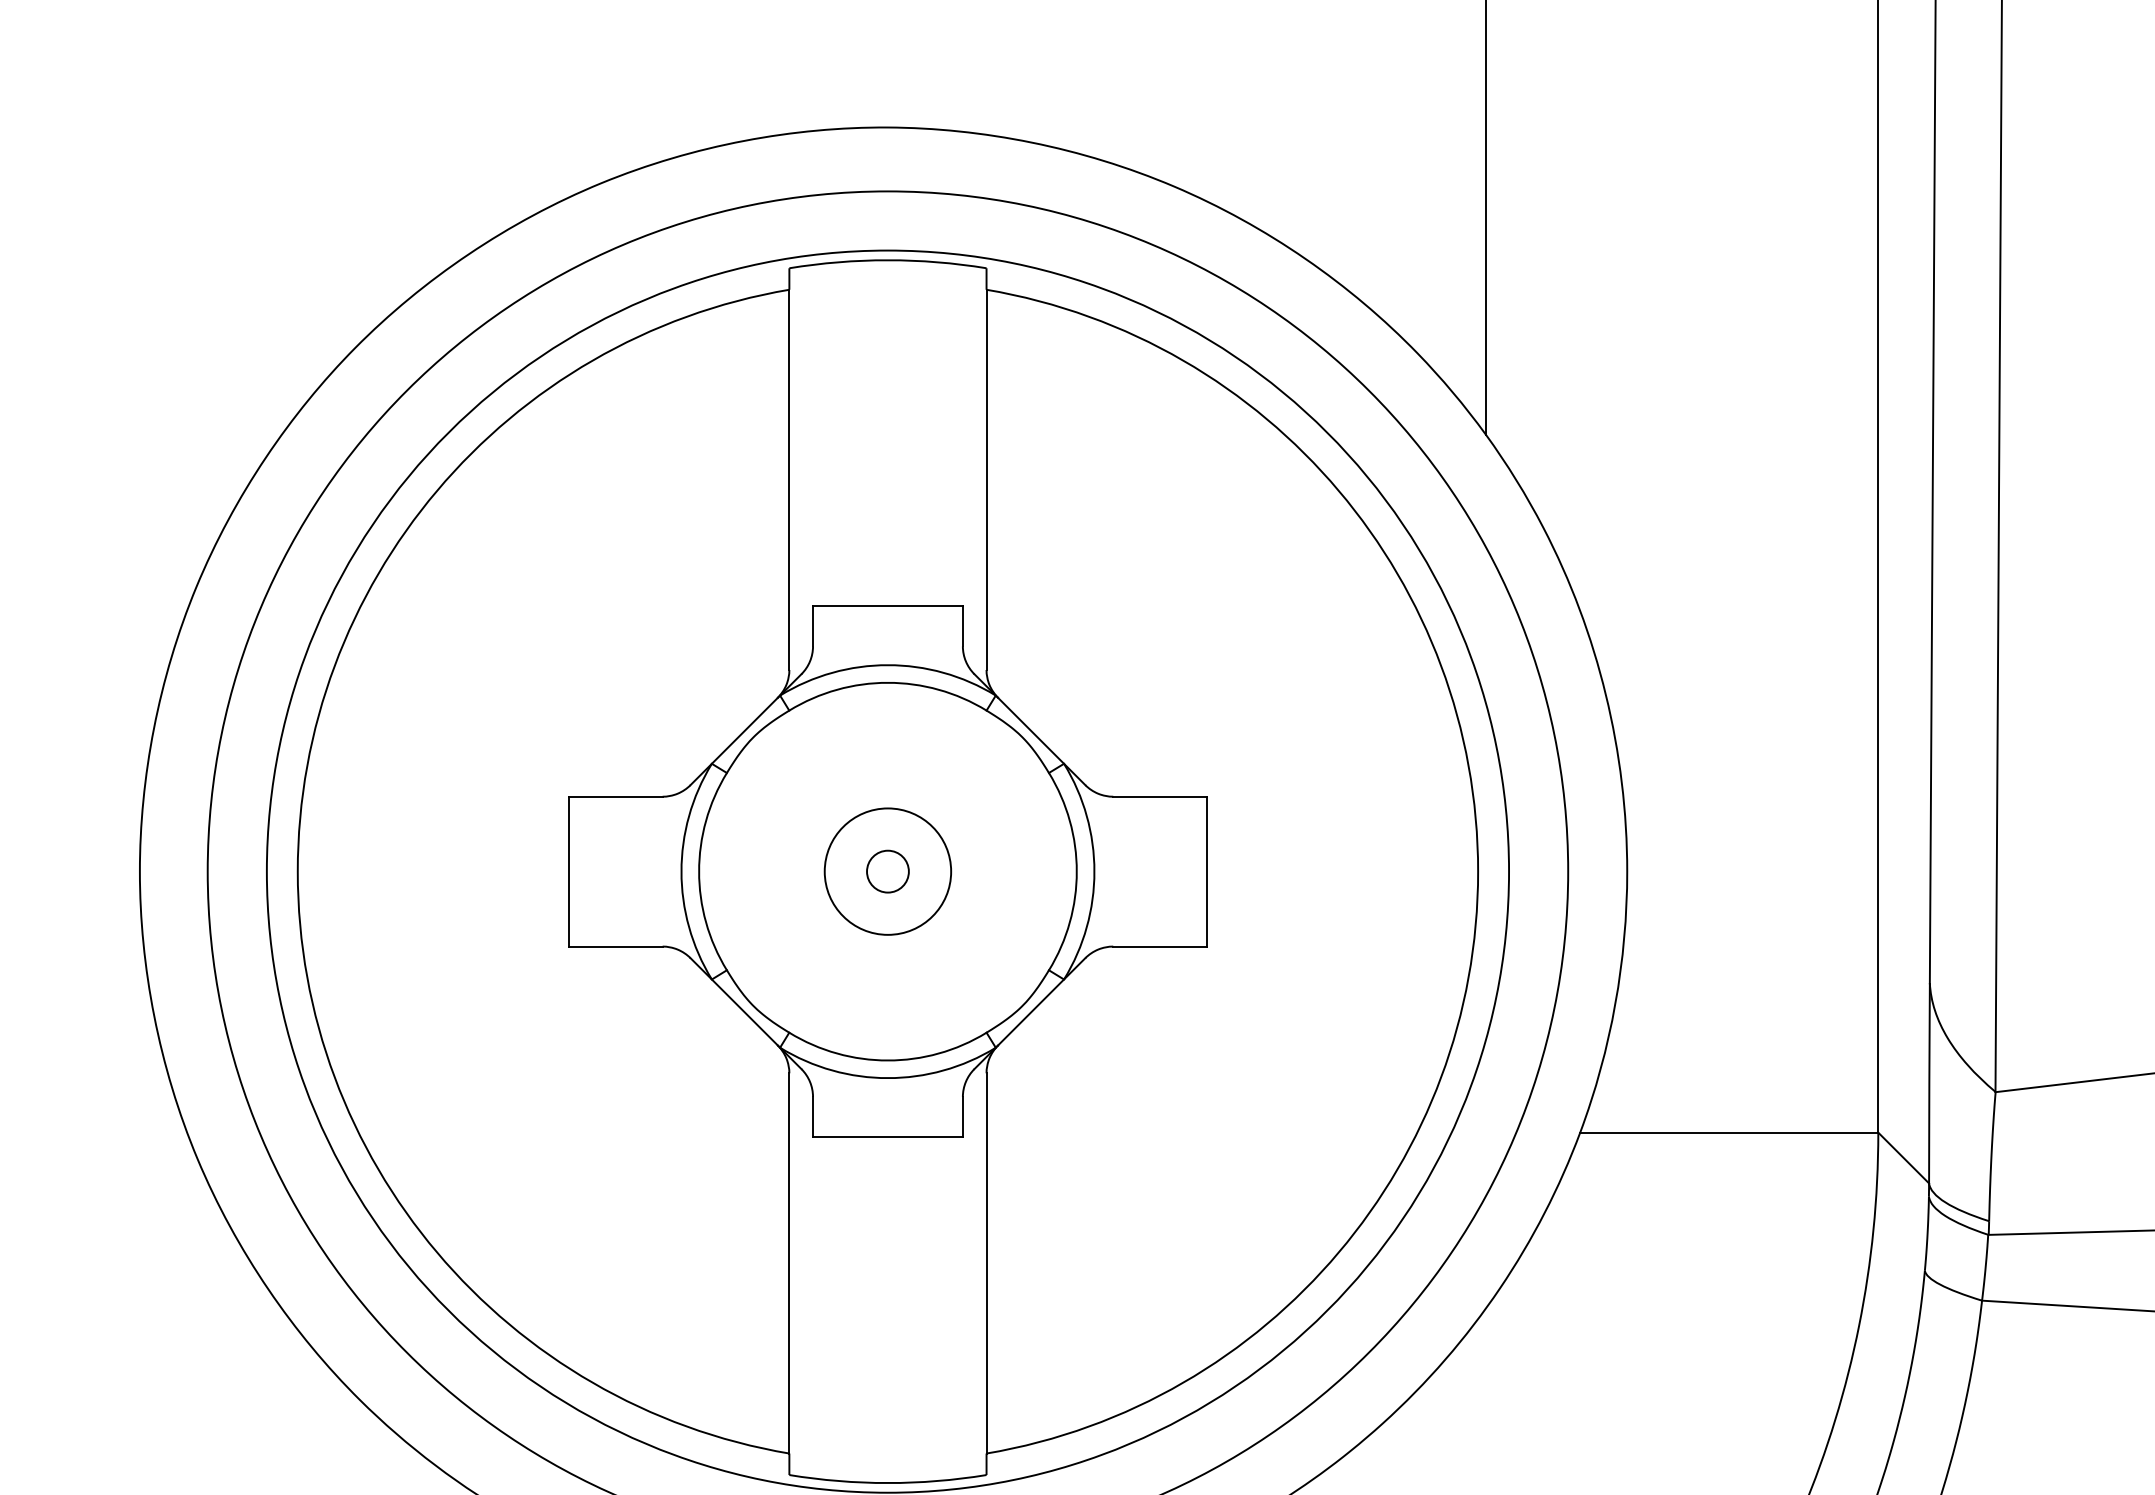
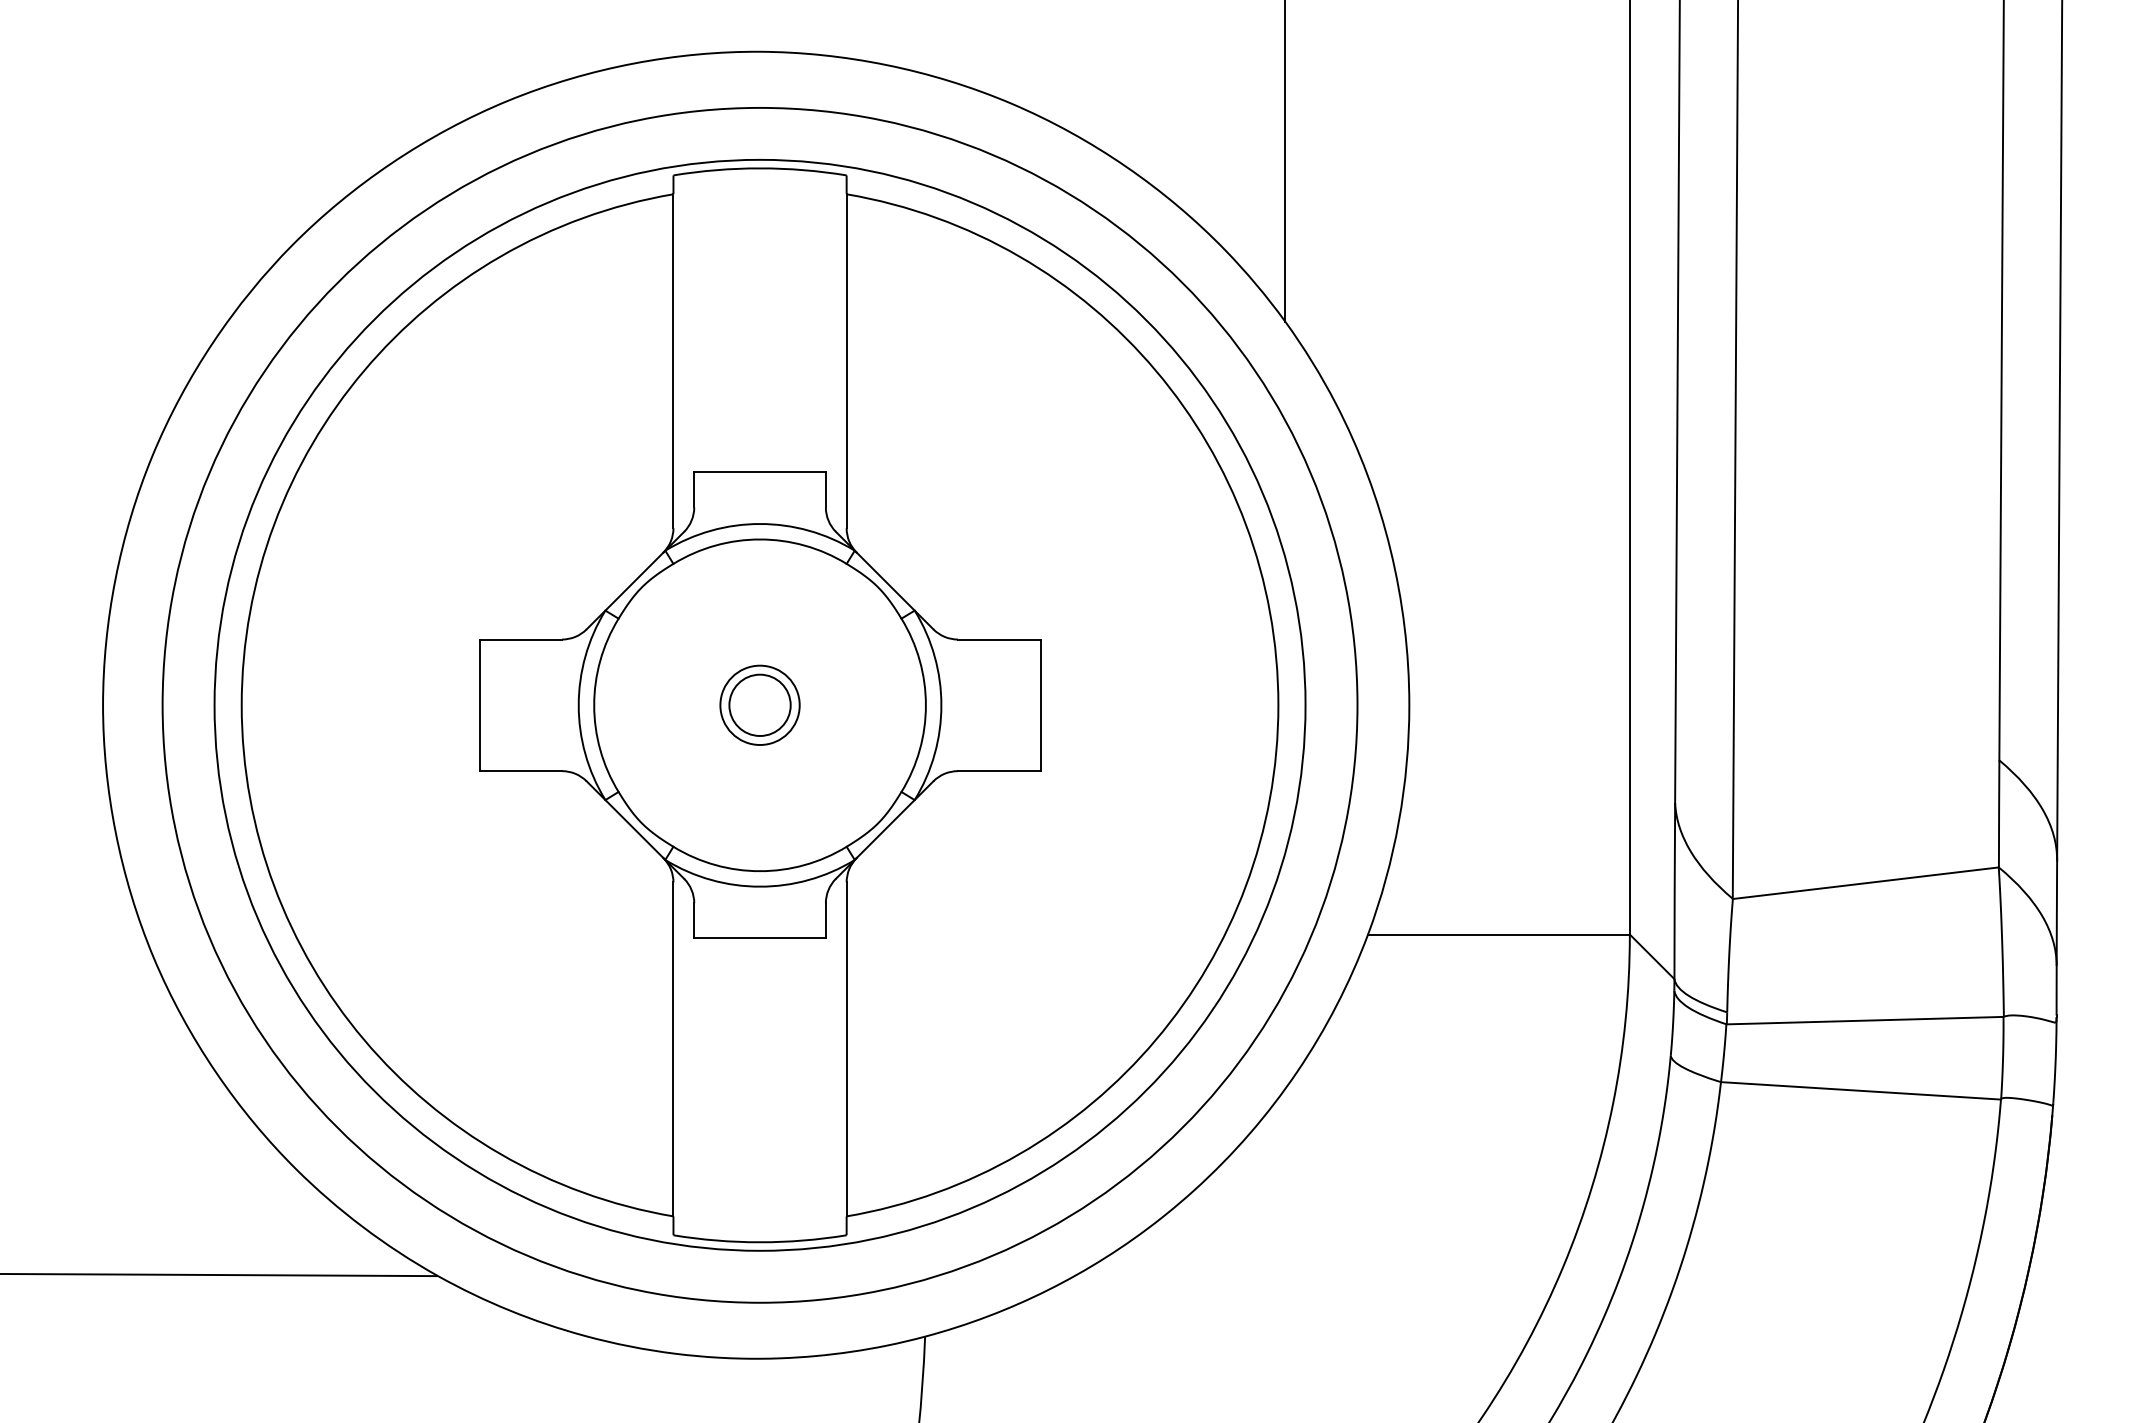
circle: (887, 870) -> (759, 704), size x1.67
circle: (887, 871) -> (759, 705), size x0.71

